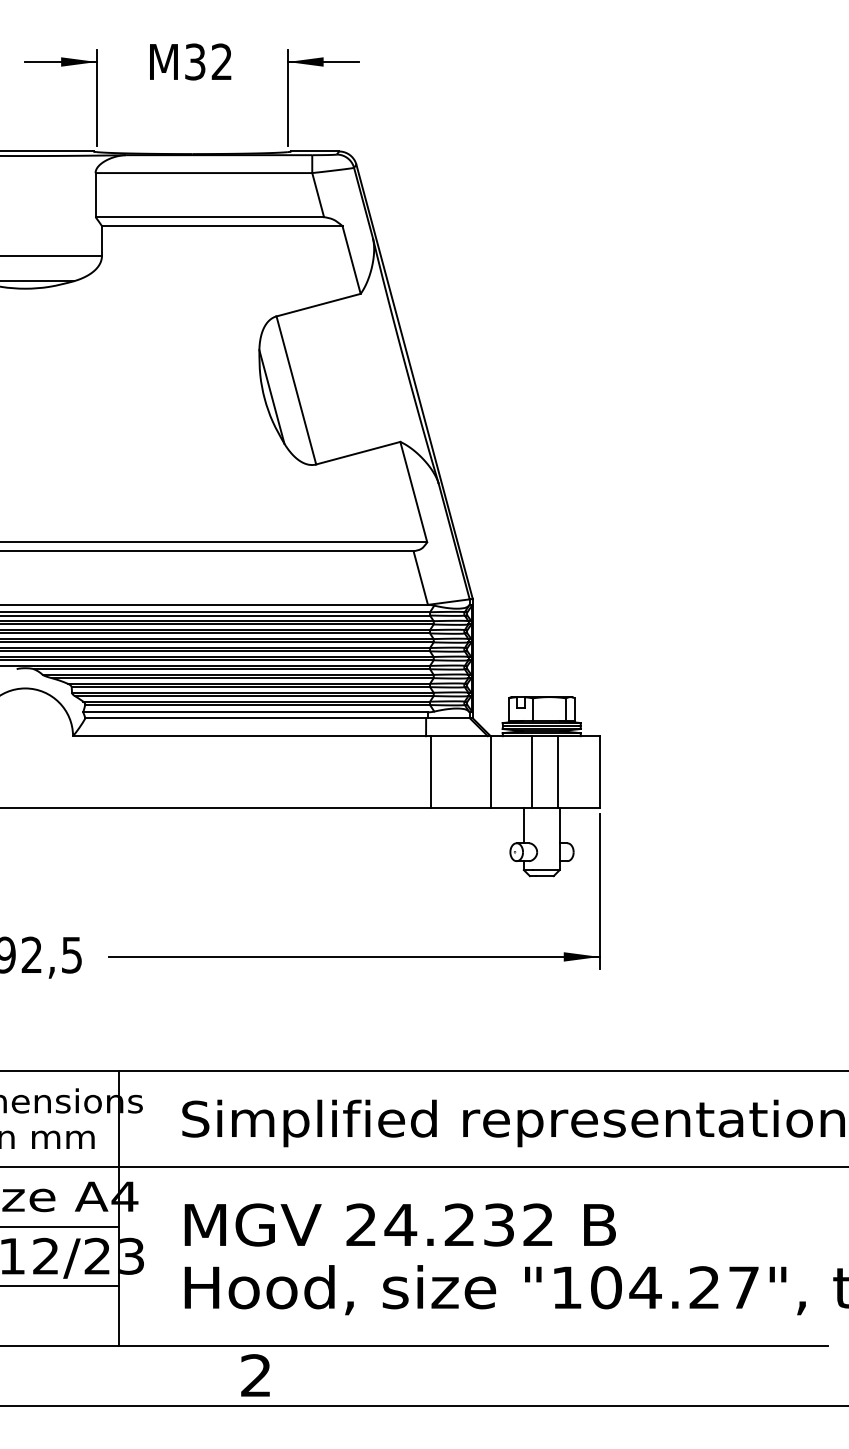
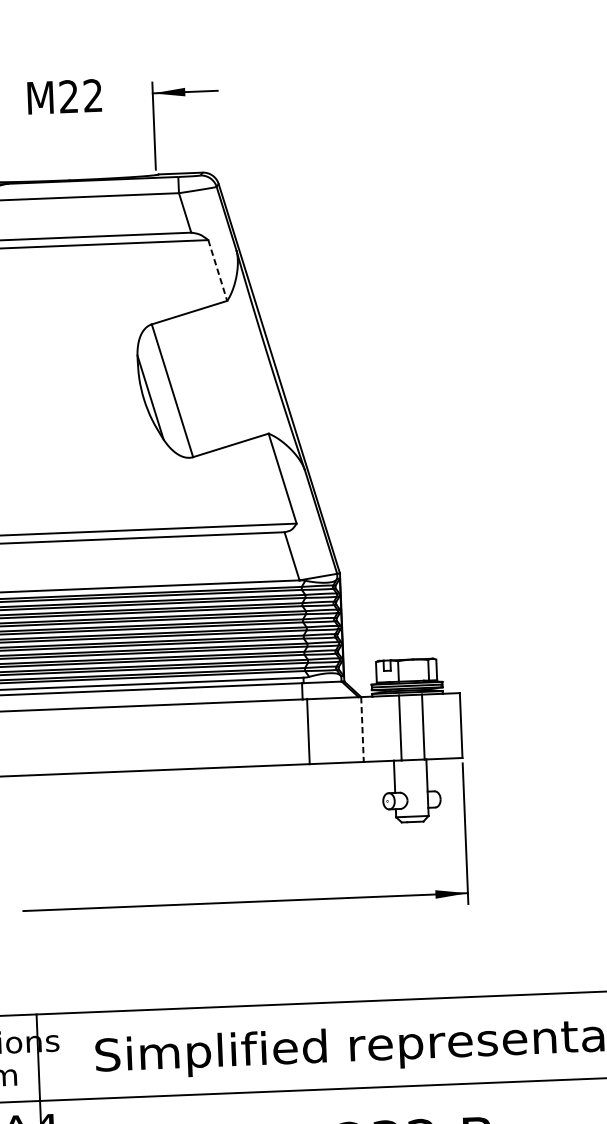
text: (195, 61) -> (69, 96), M32 -> M22
line: (351, 260) -> (217, 270), solid -> dashed
line: (490, 771) -> (362, 729), solid -> dashed

